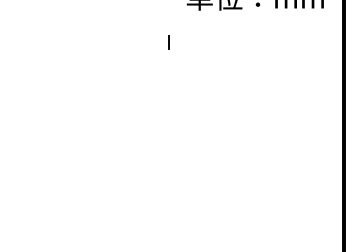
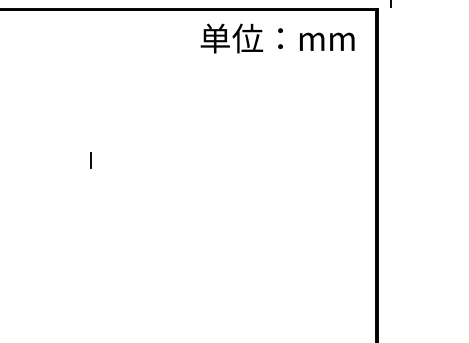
line: (168, 42) -> (90, 160), moved

